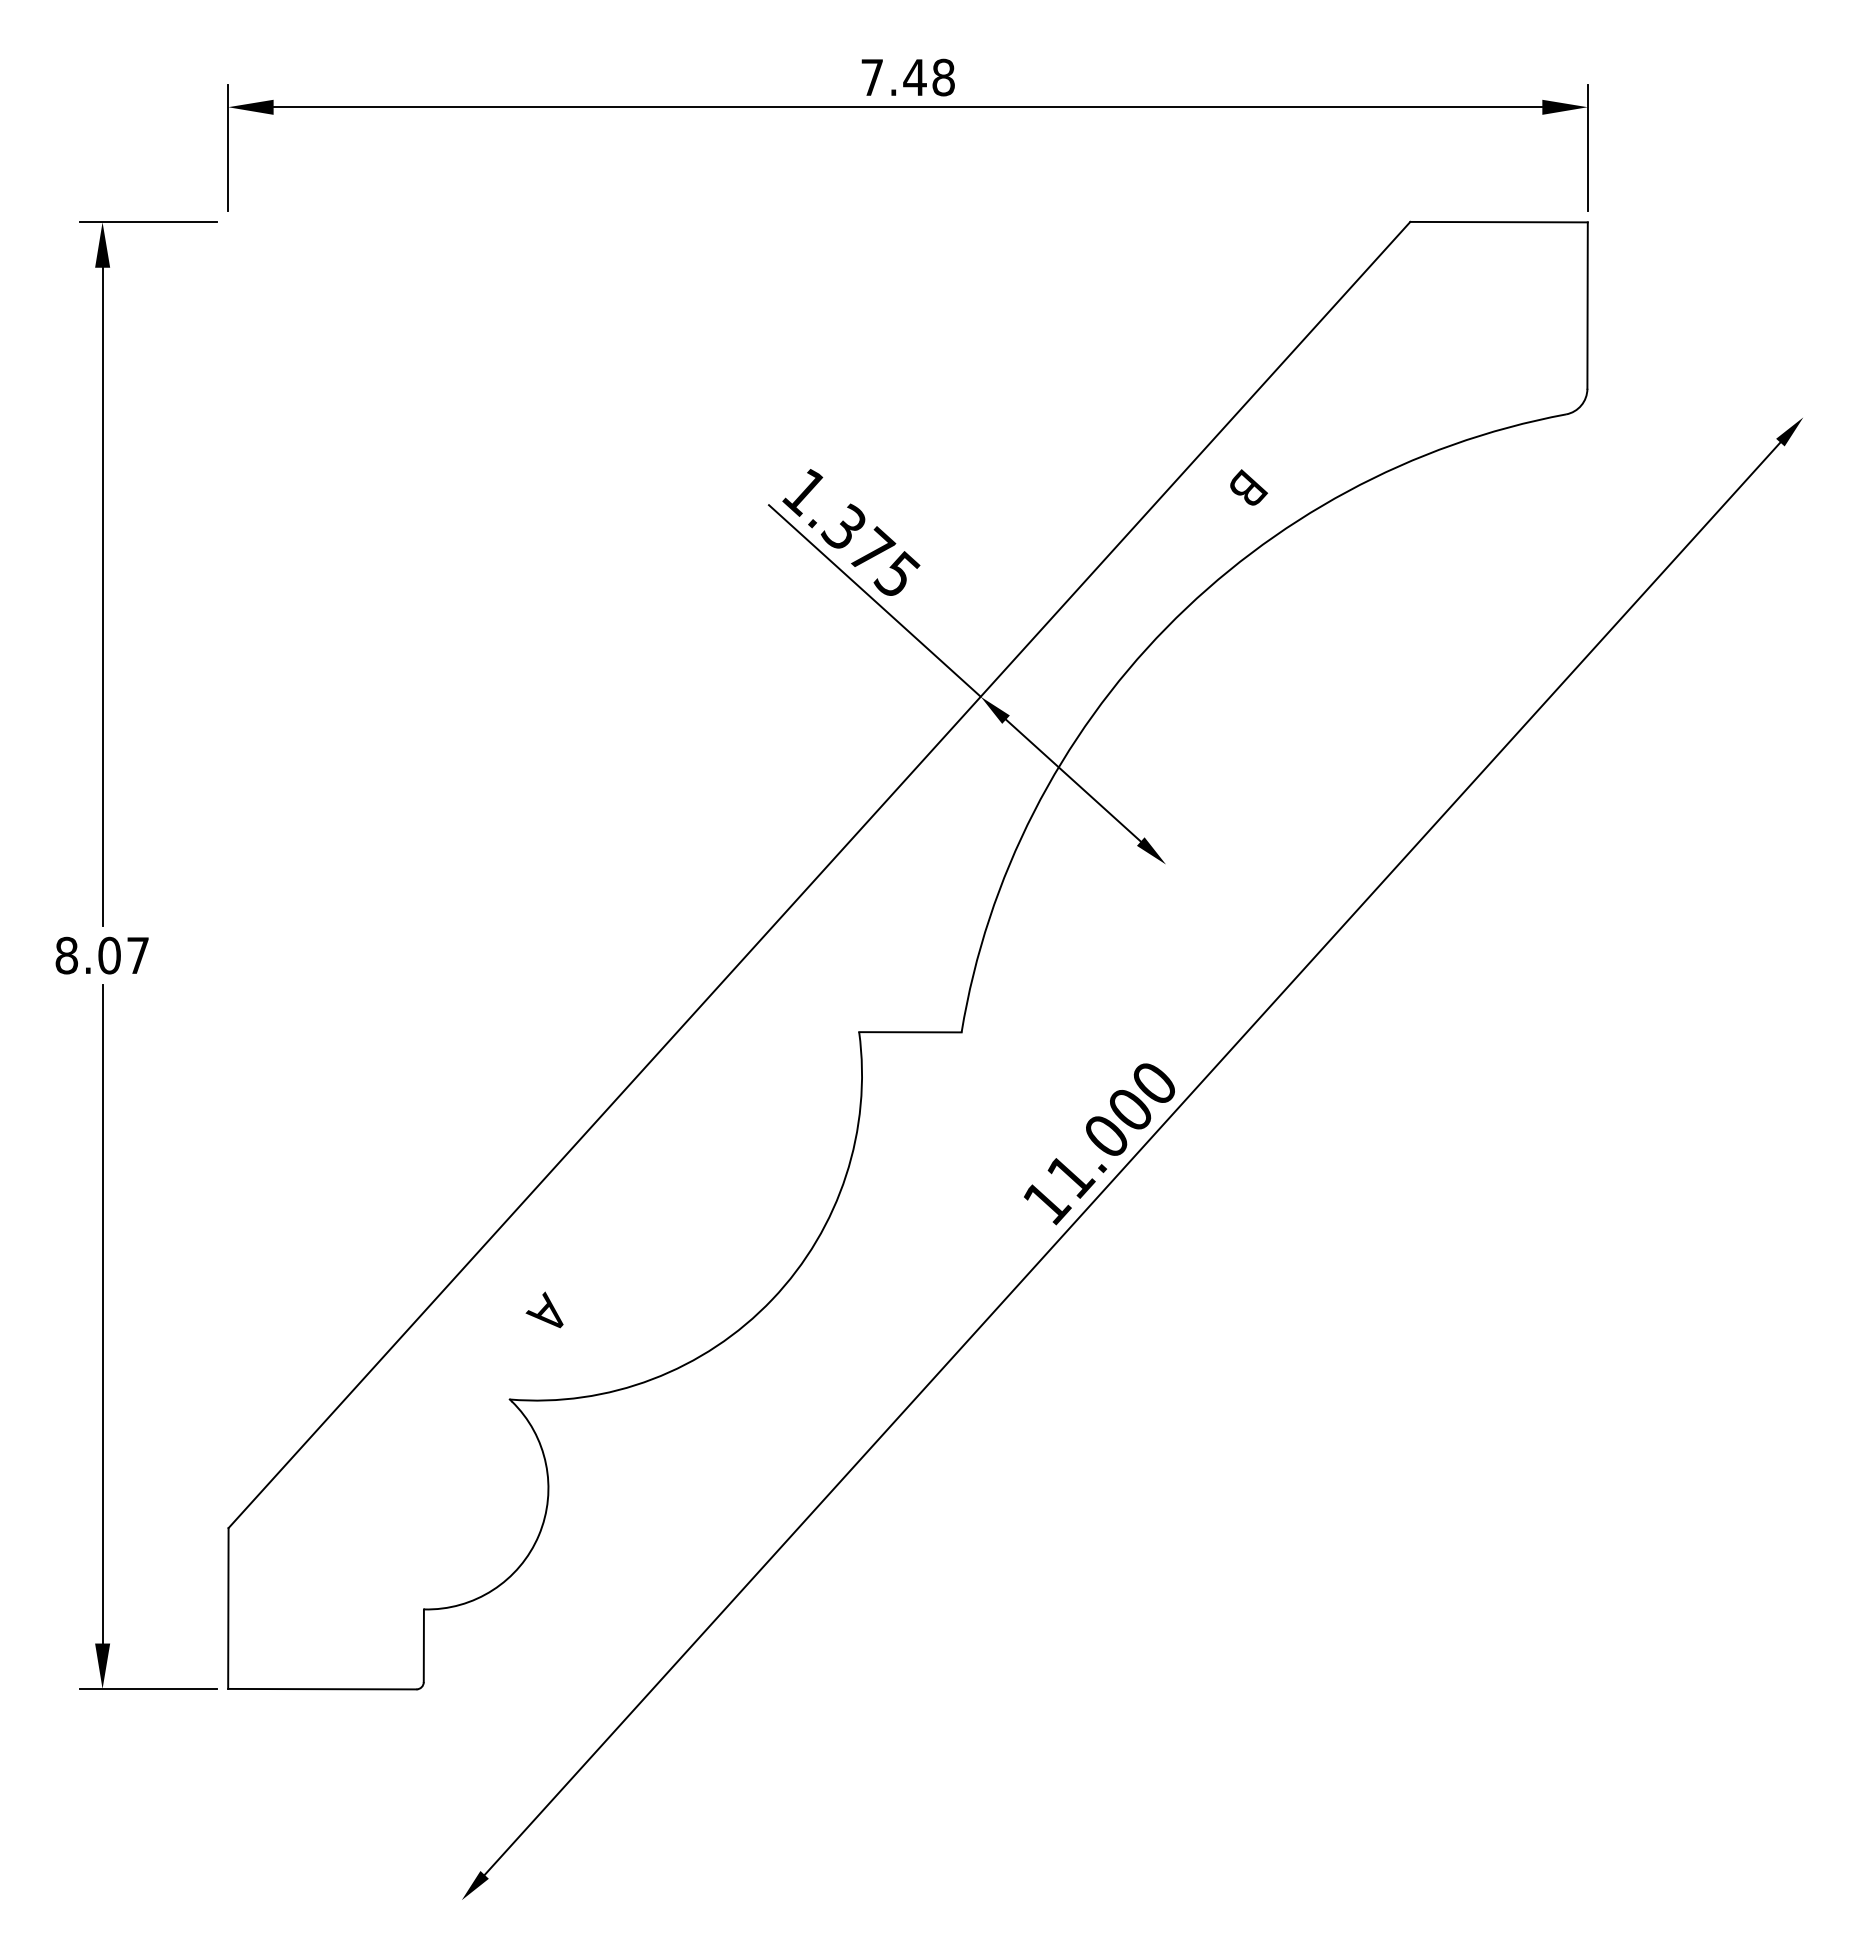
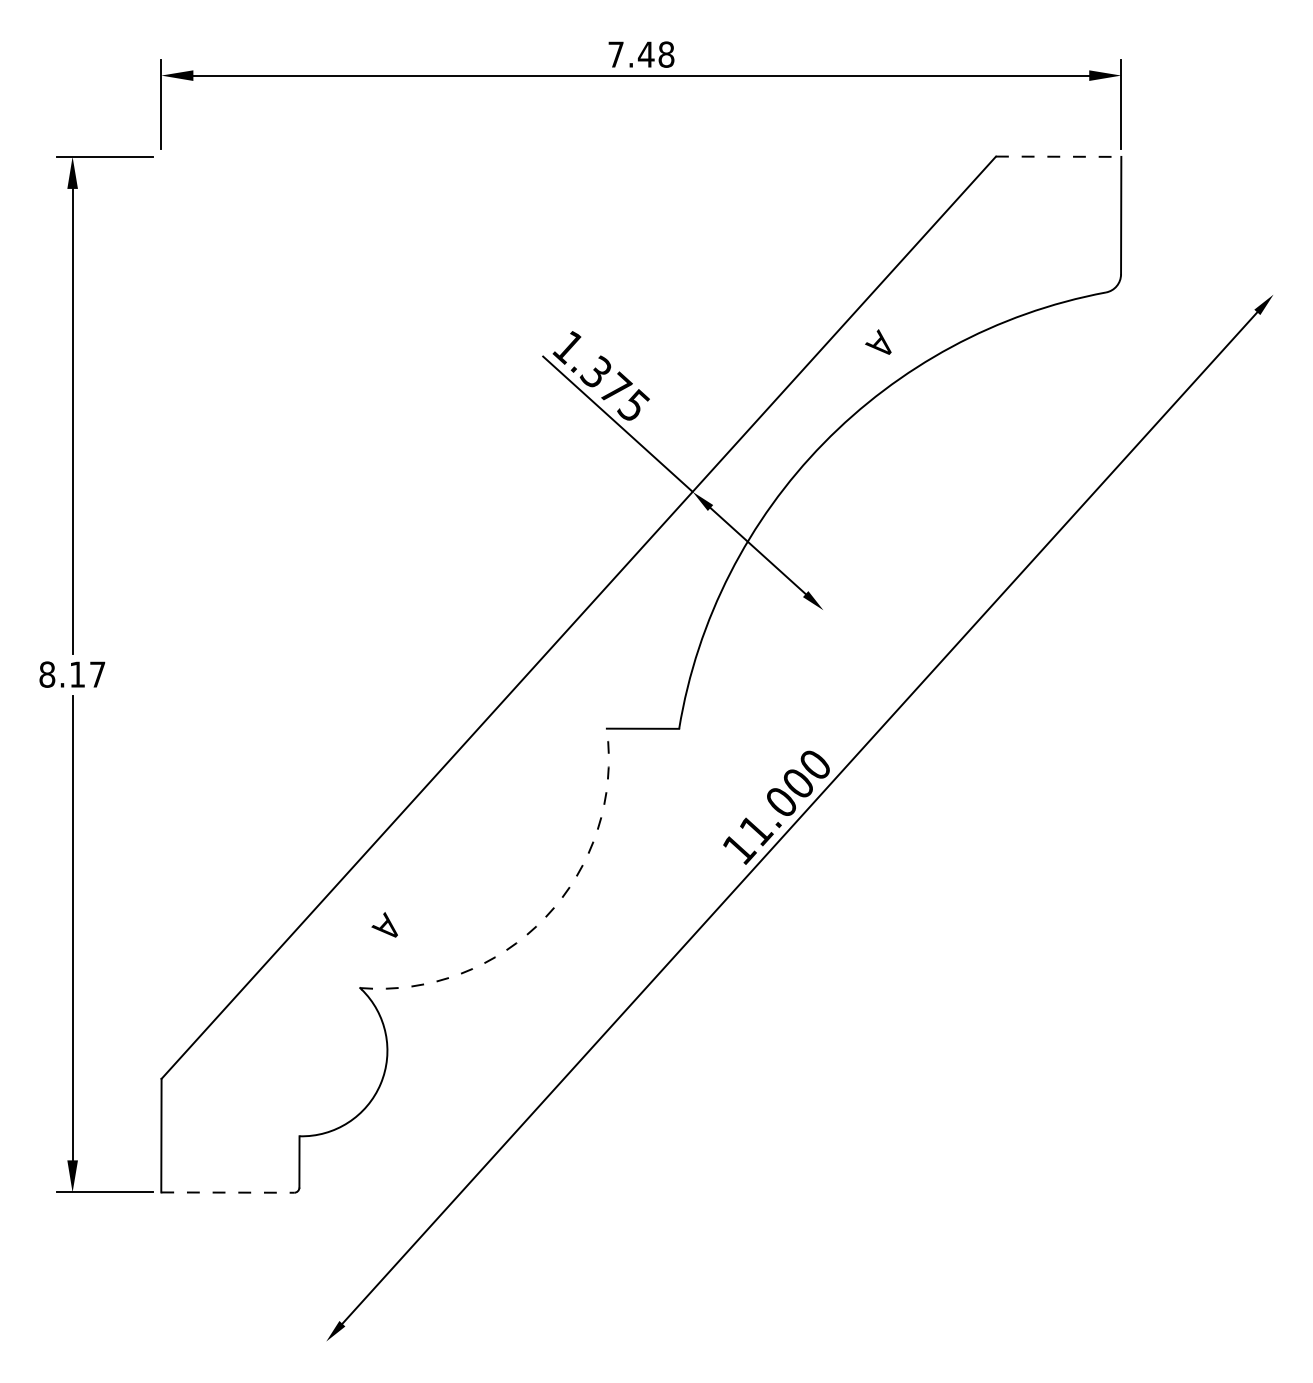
line: (1499, 222) -> (1058, 156), solid -> dashed
text: (1246, 485) -> (880, 342), B -> A
text: (109, 955) -> (77, 674), 8.07 -> 8.17
arc: (772, 1299) -> (545, 917), solid -> dashed
line: (322, 1689) -> (227, 1192), solid -> dashed

